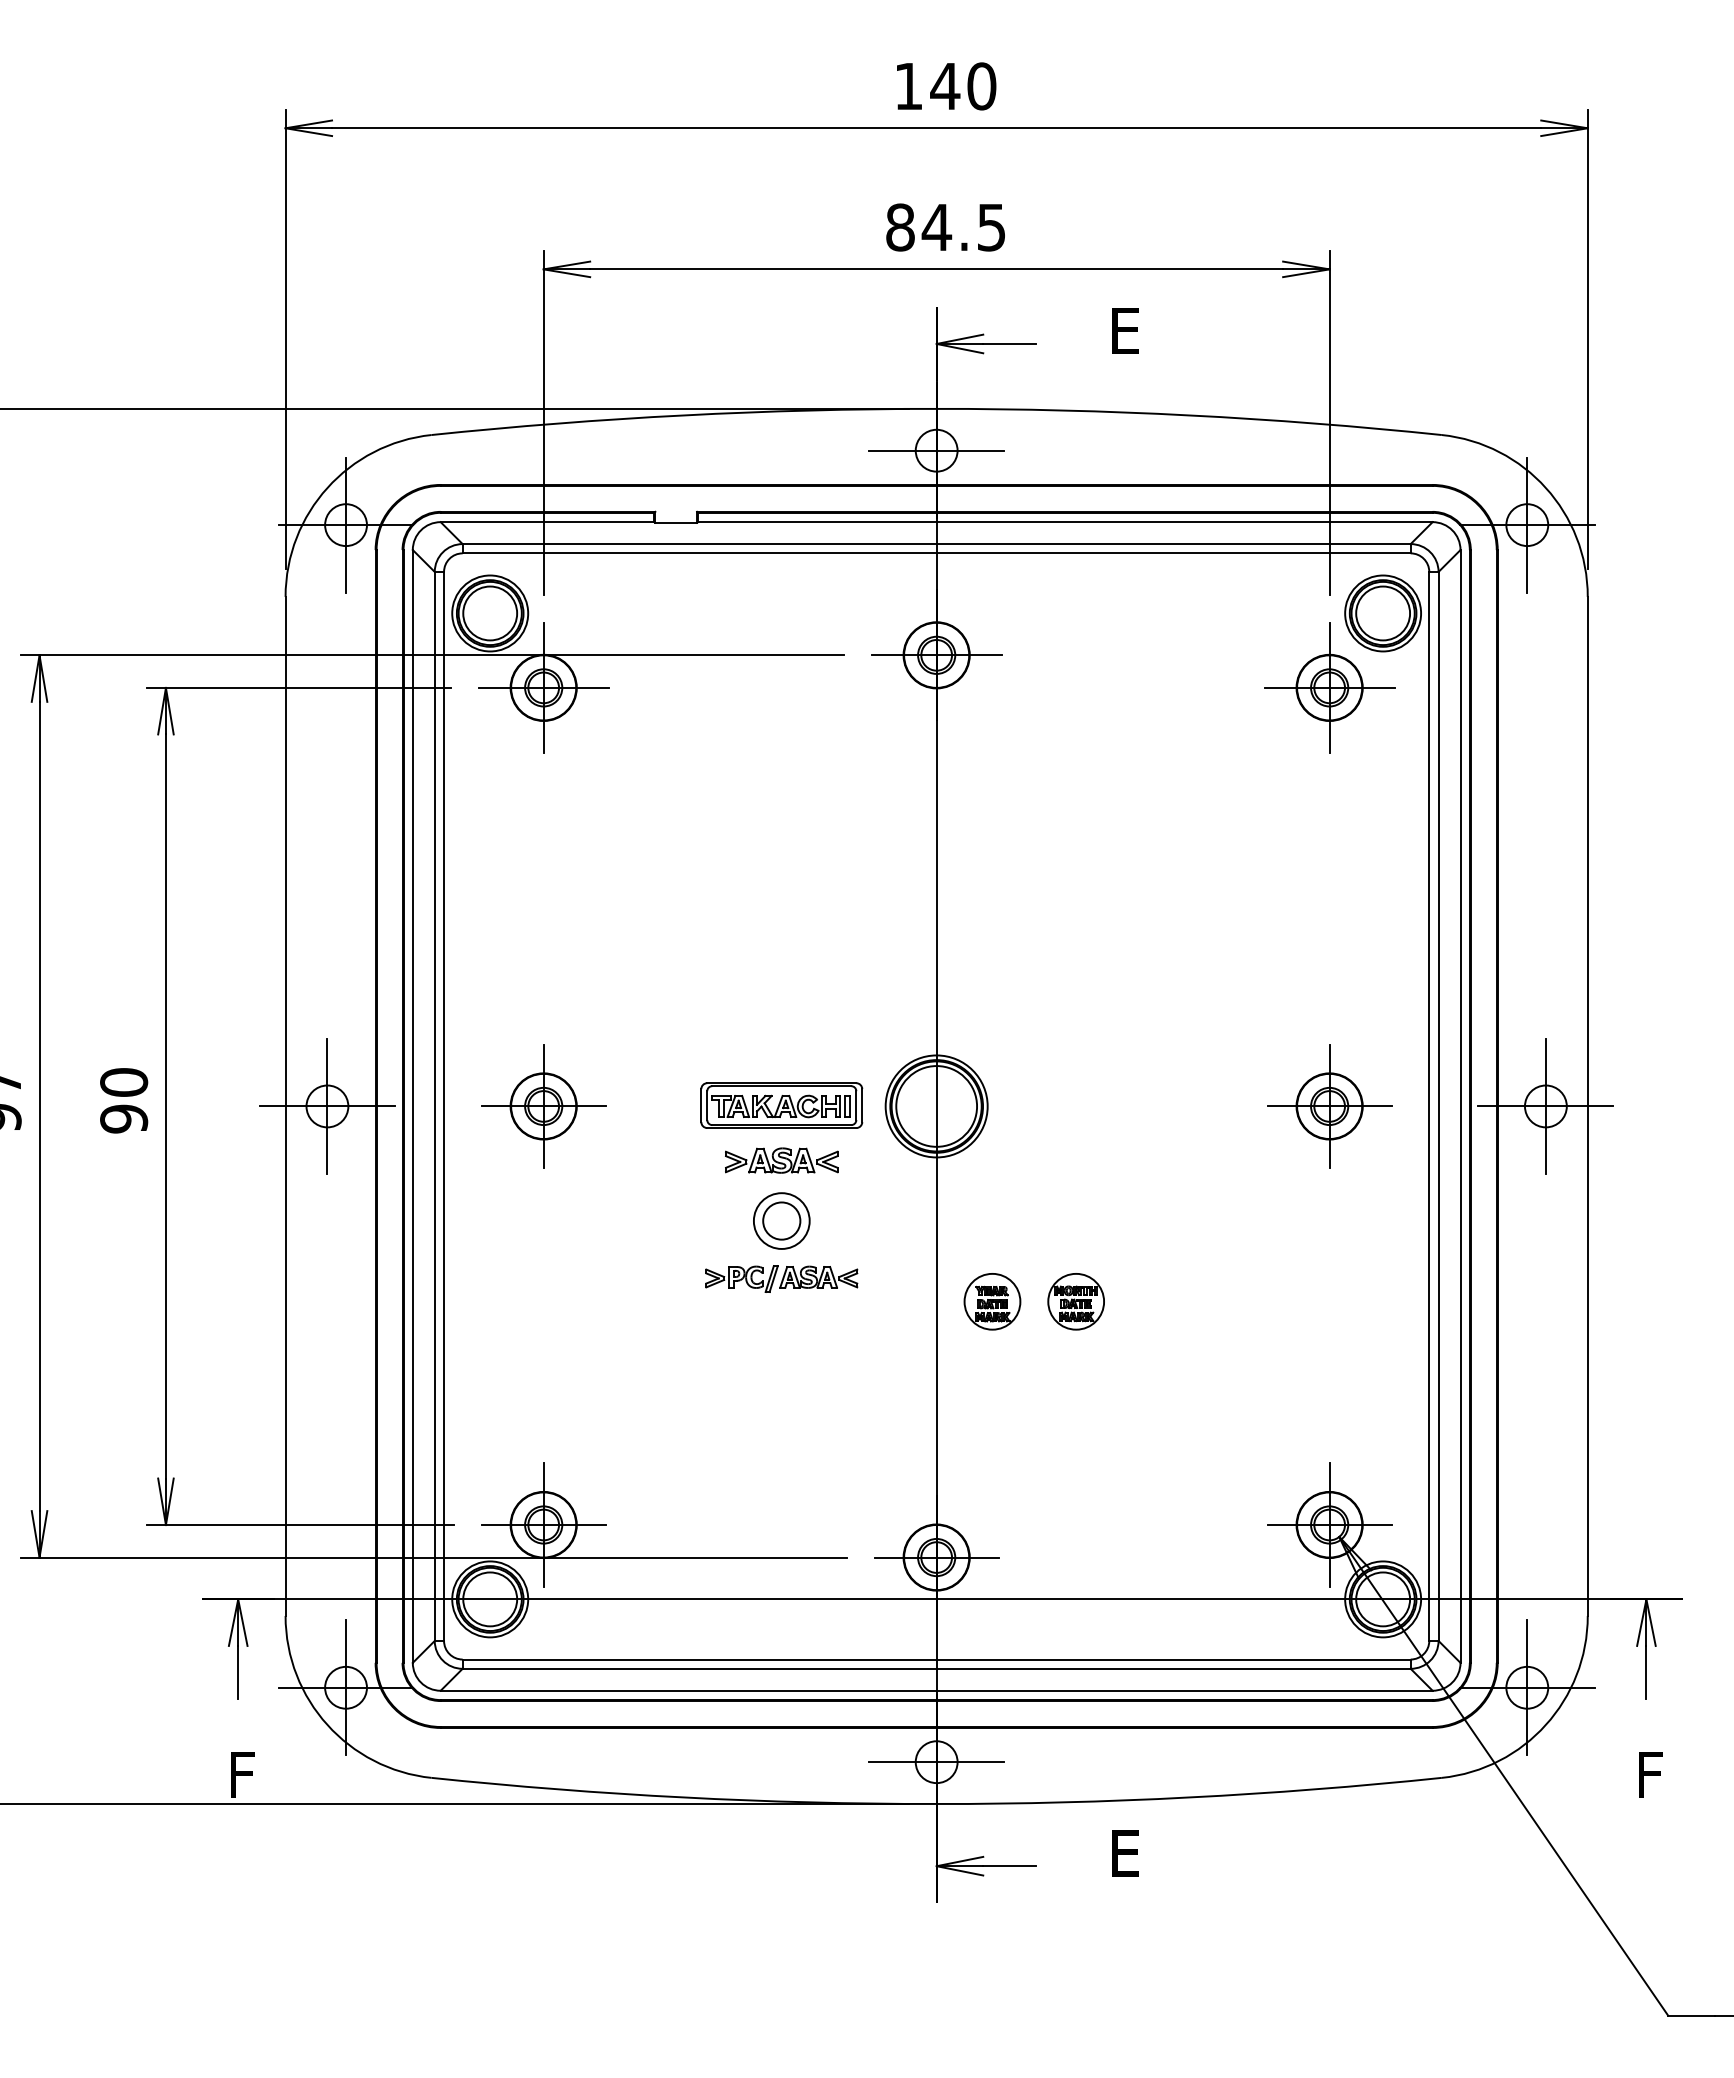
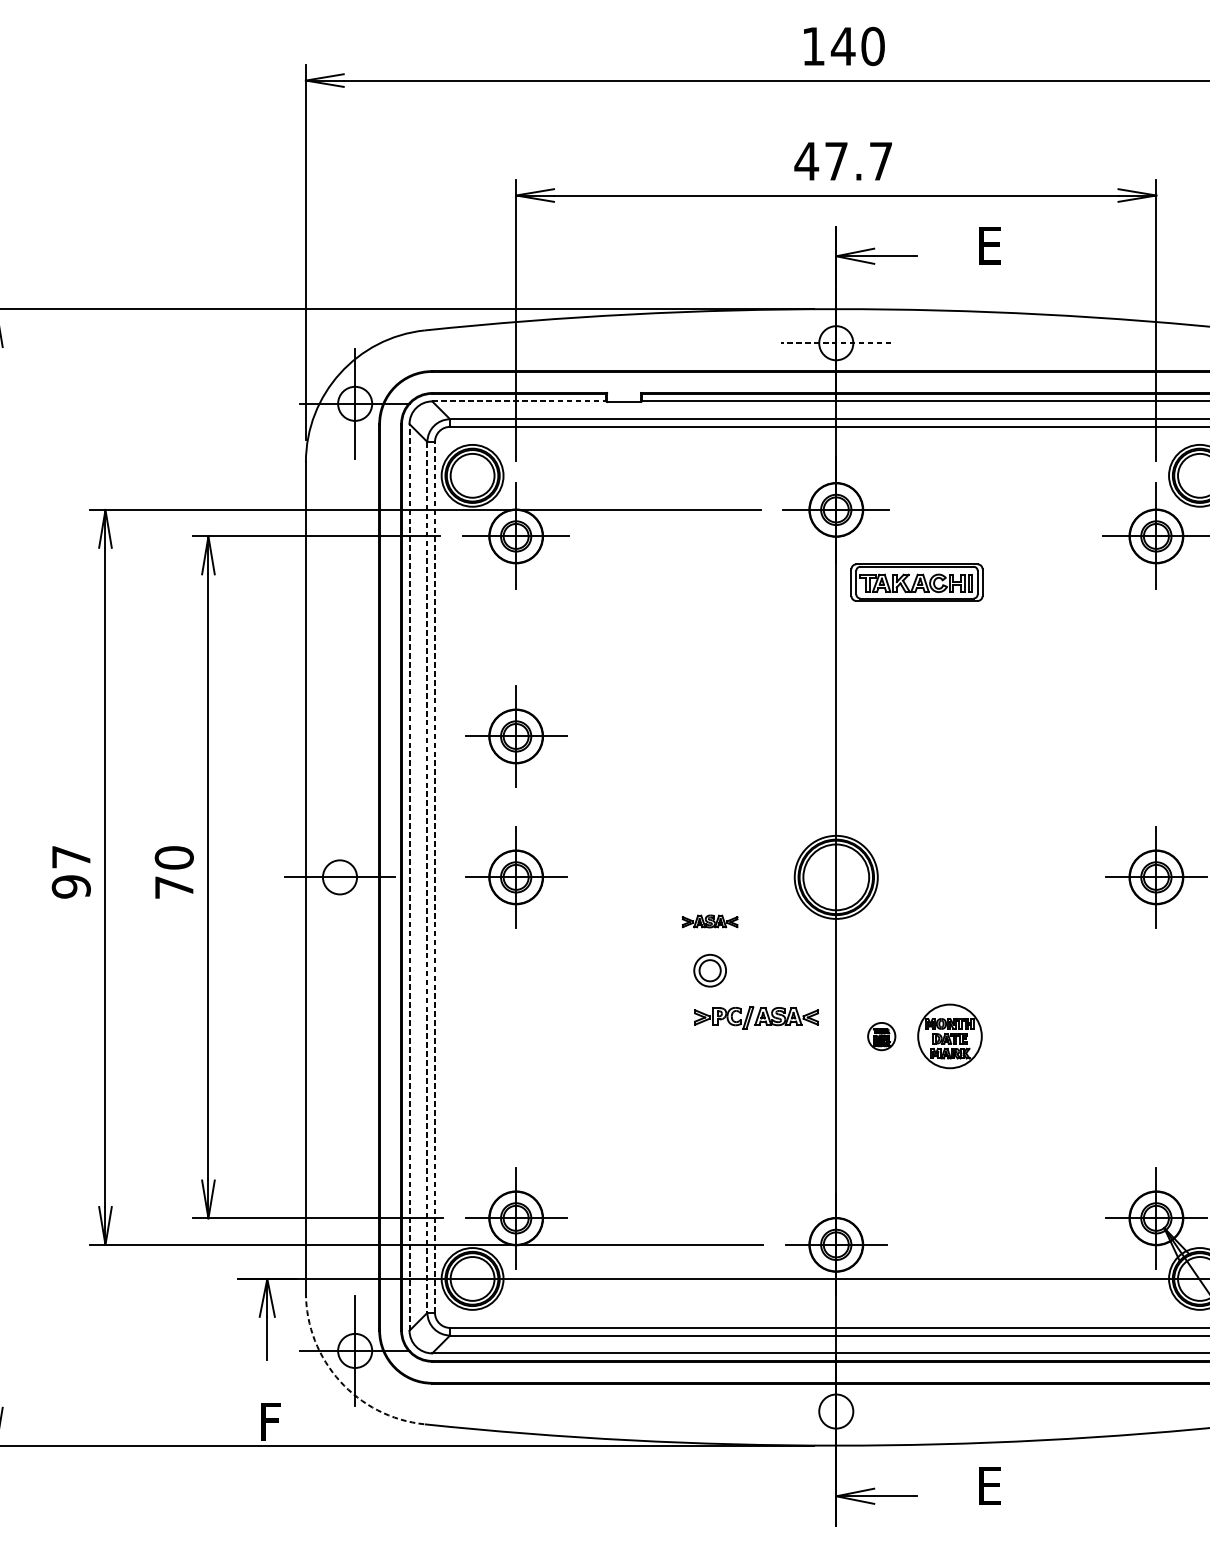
text: (945, 227) -> (843, 161), 84.5 -> 47.7
line: (936, 450) -> (836, 343), solid -> dashed
line: (547, 522) -> (519, 401), solid -> dashed
part: (543, 933) -> (516, 736), added
line: (412, 1105) -> (409, 876), solid -> dashed
line: (444, 1105) -> (435, 876), solid -> dashed
part: (781, 1105) -> (916, 582), moved
line: (327, 1106) -> (340, 877), removed
line: (434, 1106) -> (427, 877), solid -> dashed
text: (124, 1118) -> (174, 887), 90 -> 70
part: (781, 1160) -> (709, 921), size x0.6
part: (781, 1220) -> (709, 970), size x0.7
part: (781, 1278) -> (756, 1017), moved
part: (992, 1301) -> (881, 1036), size x0.6
part: (1075, 1301) -> (949, 1036), size x1.4
arc: (327, 1724) -> (340, 1380), solid -> dashed
line: (936, 1762) -> (836, 1411), removed

